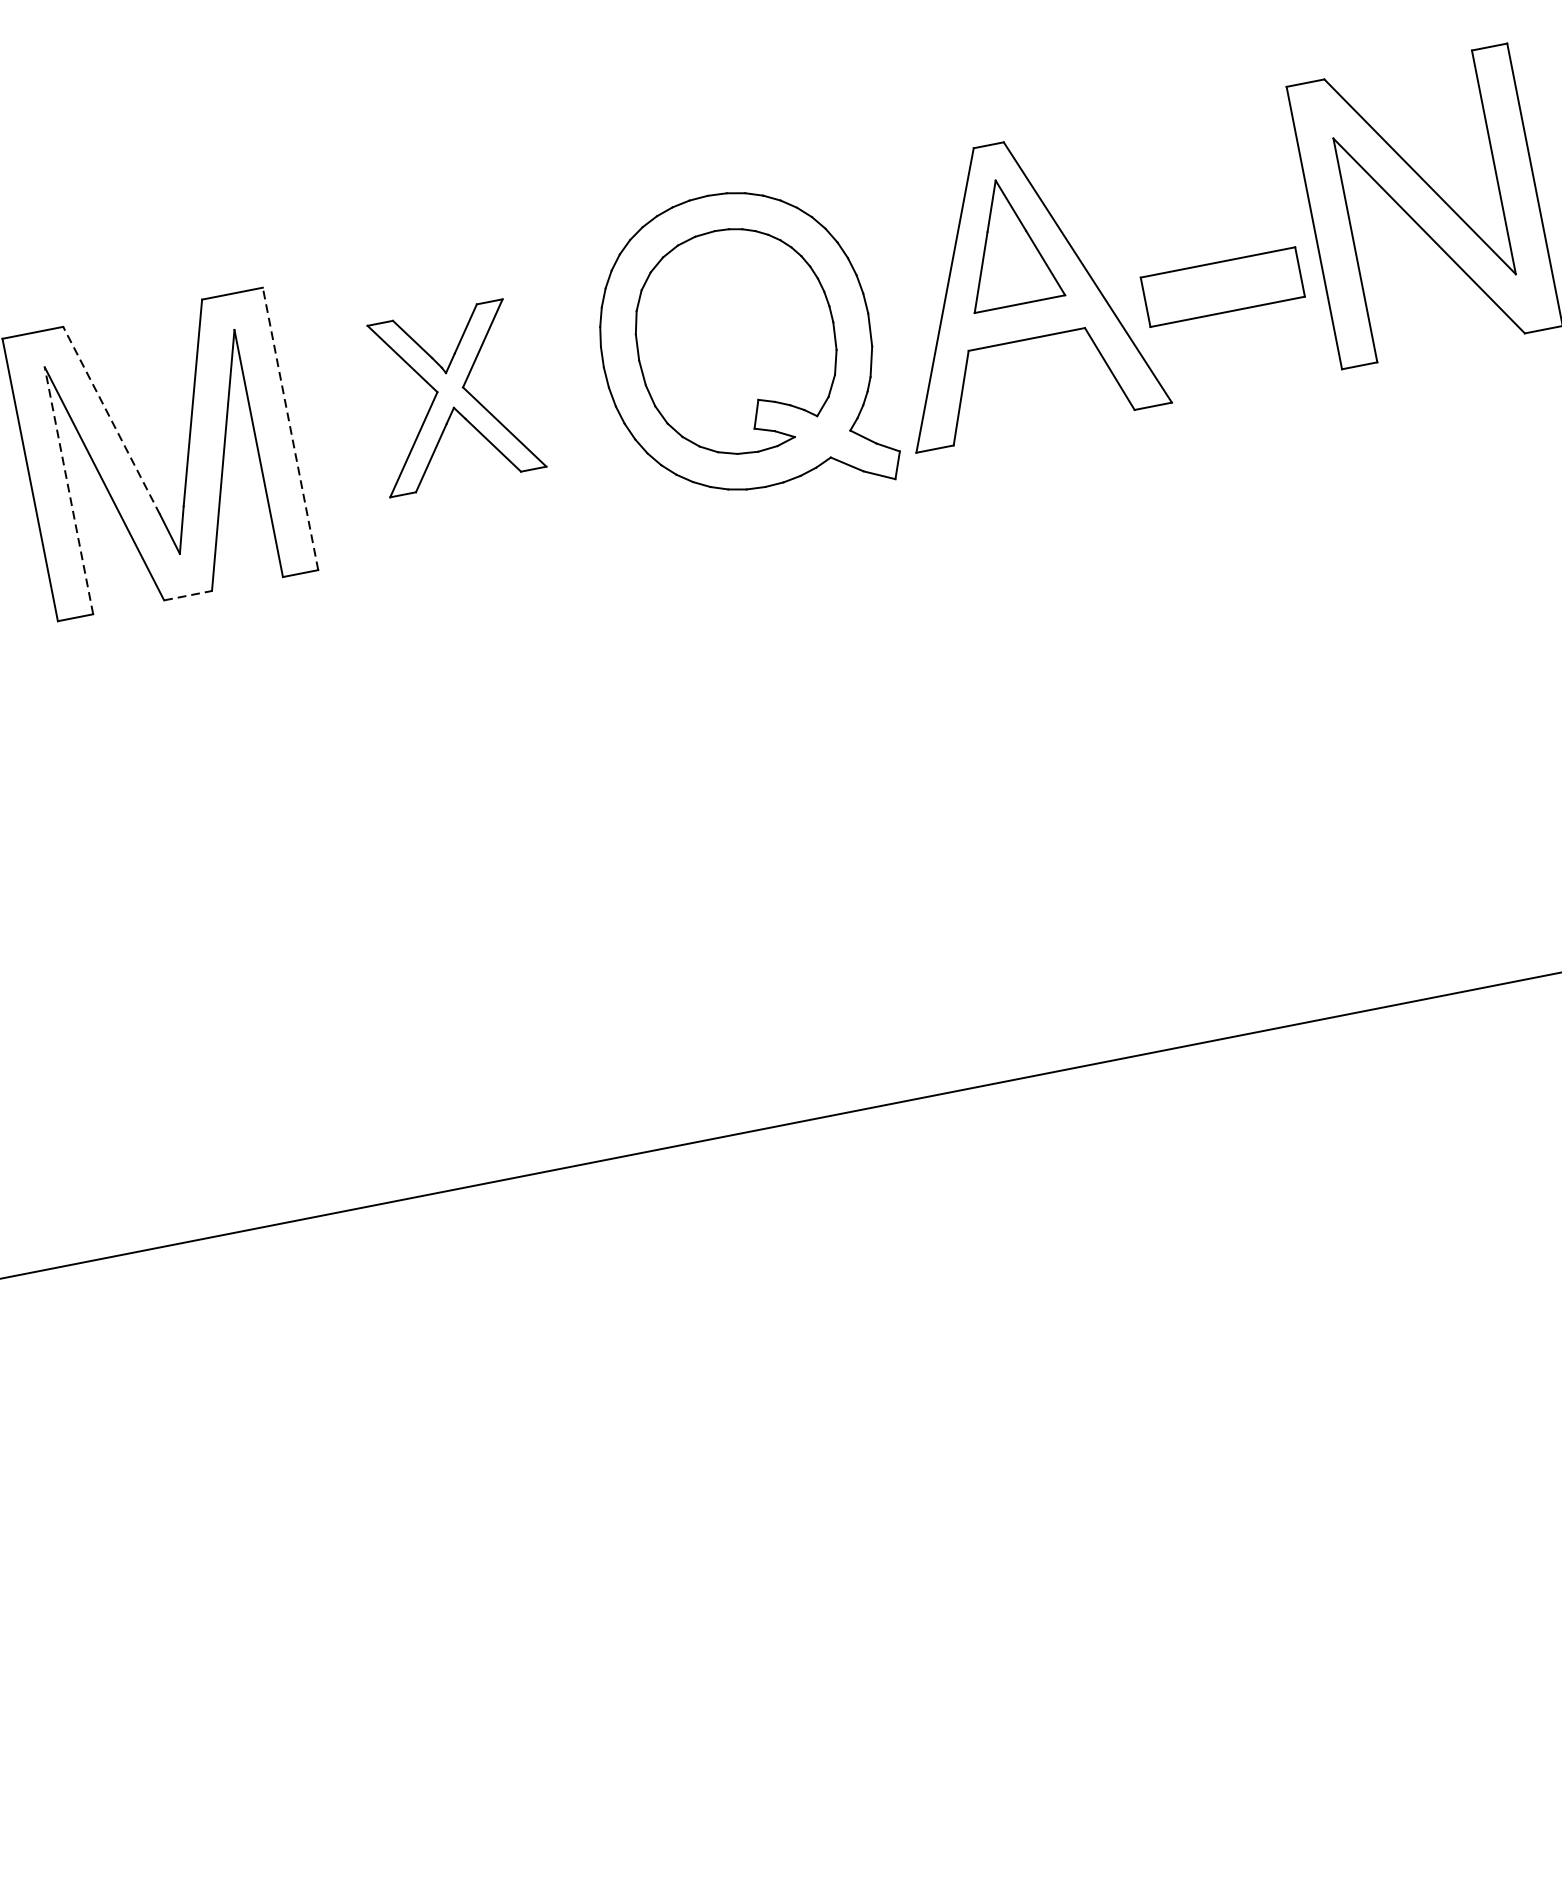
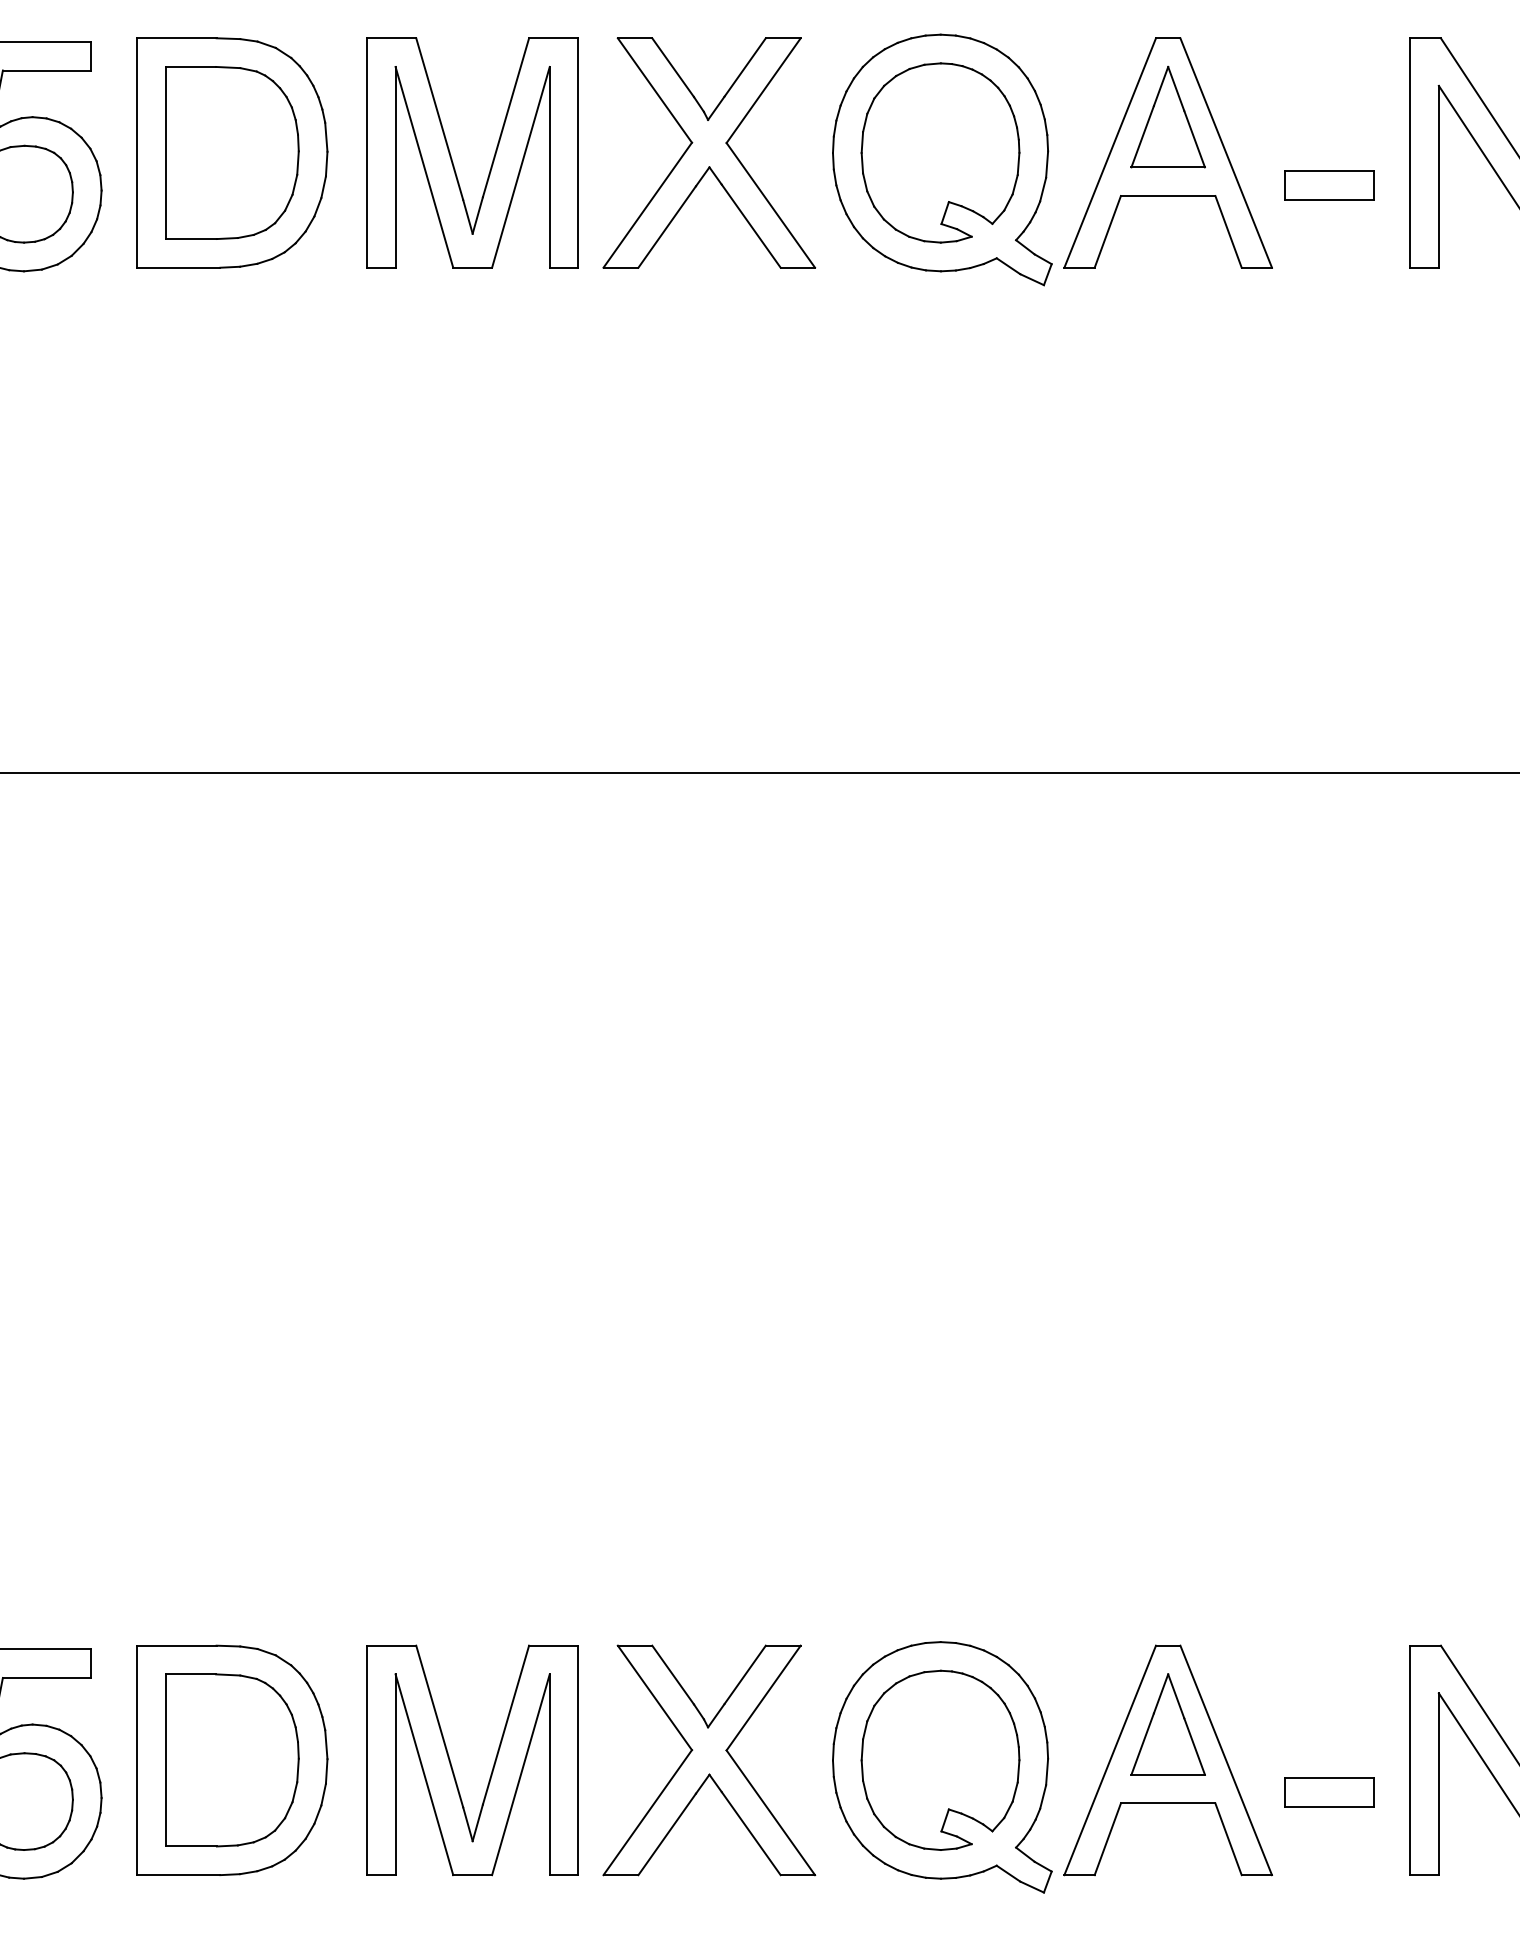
part: (1222, 287) -> (1329, 185), size x0.71
part: (451, 396) -> (709, 152), size x1.67
line: (111, 420) -> (439, 118), dashed -> solid
line: (290, 429) -> (578, 153), dashed -> solid
line: (68, 489) -> (395, 166), dashed -> solid
line: (189, 595) -> (473, 267), dashed -> solid

